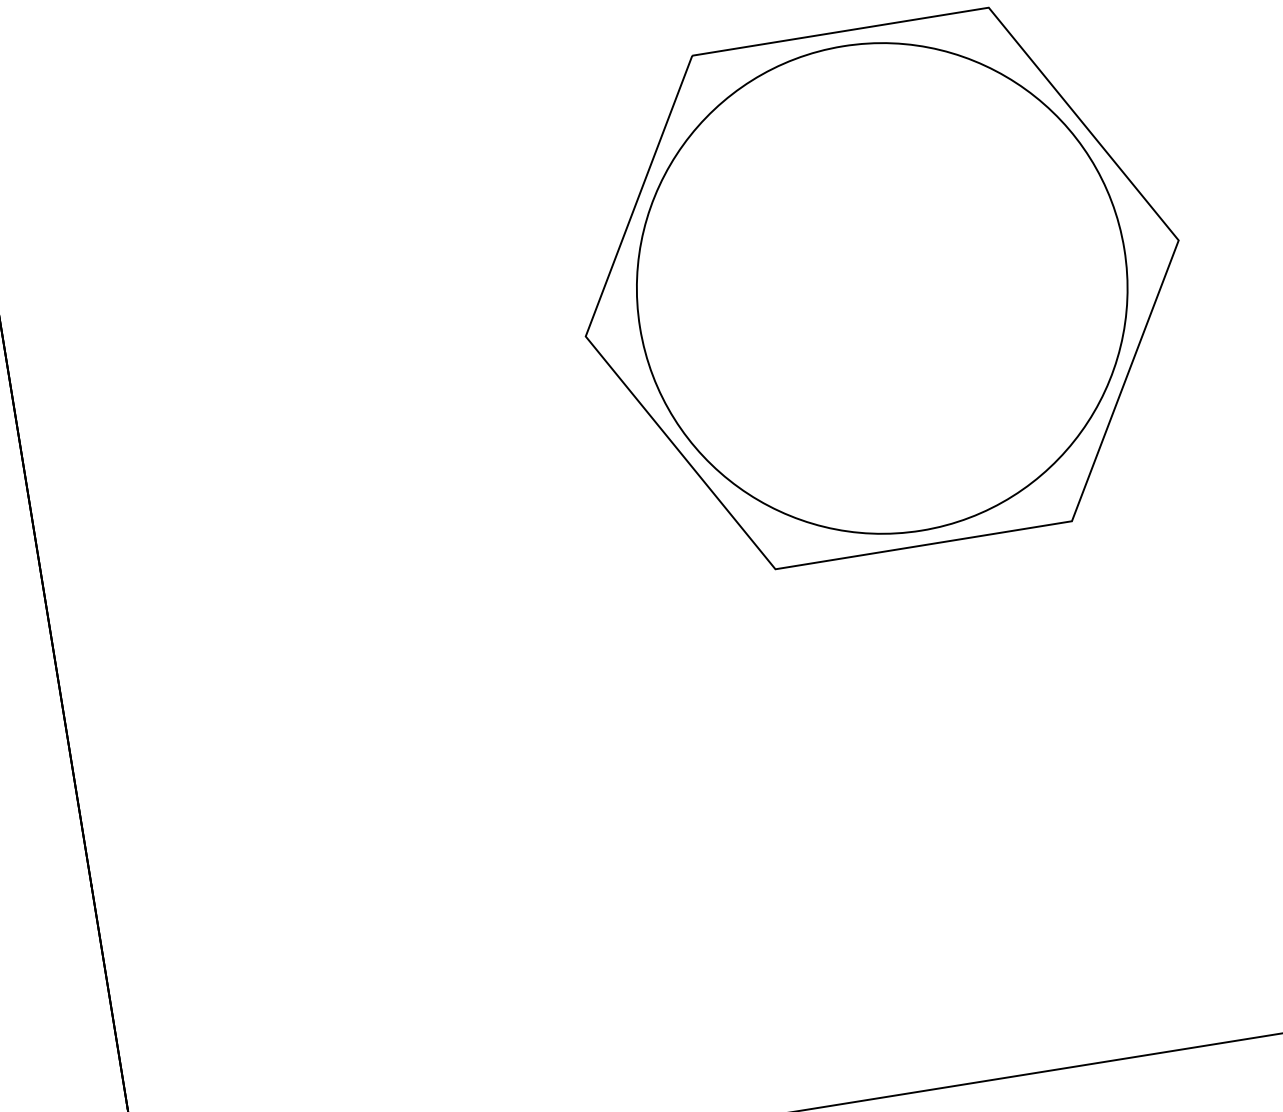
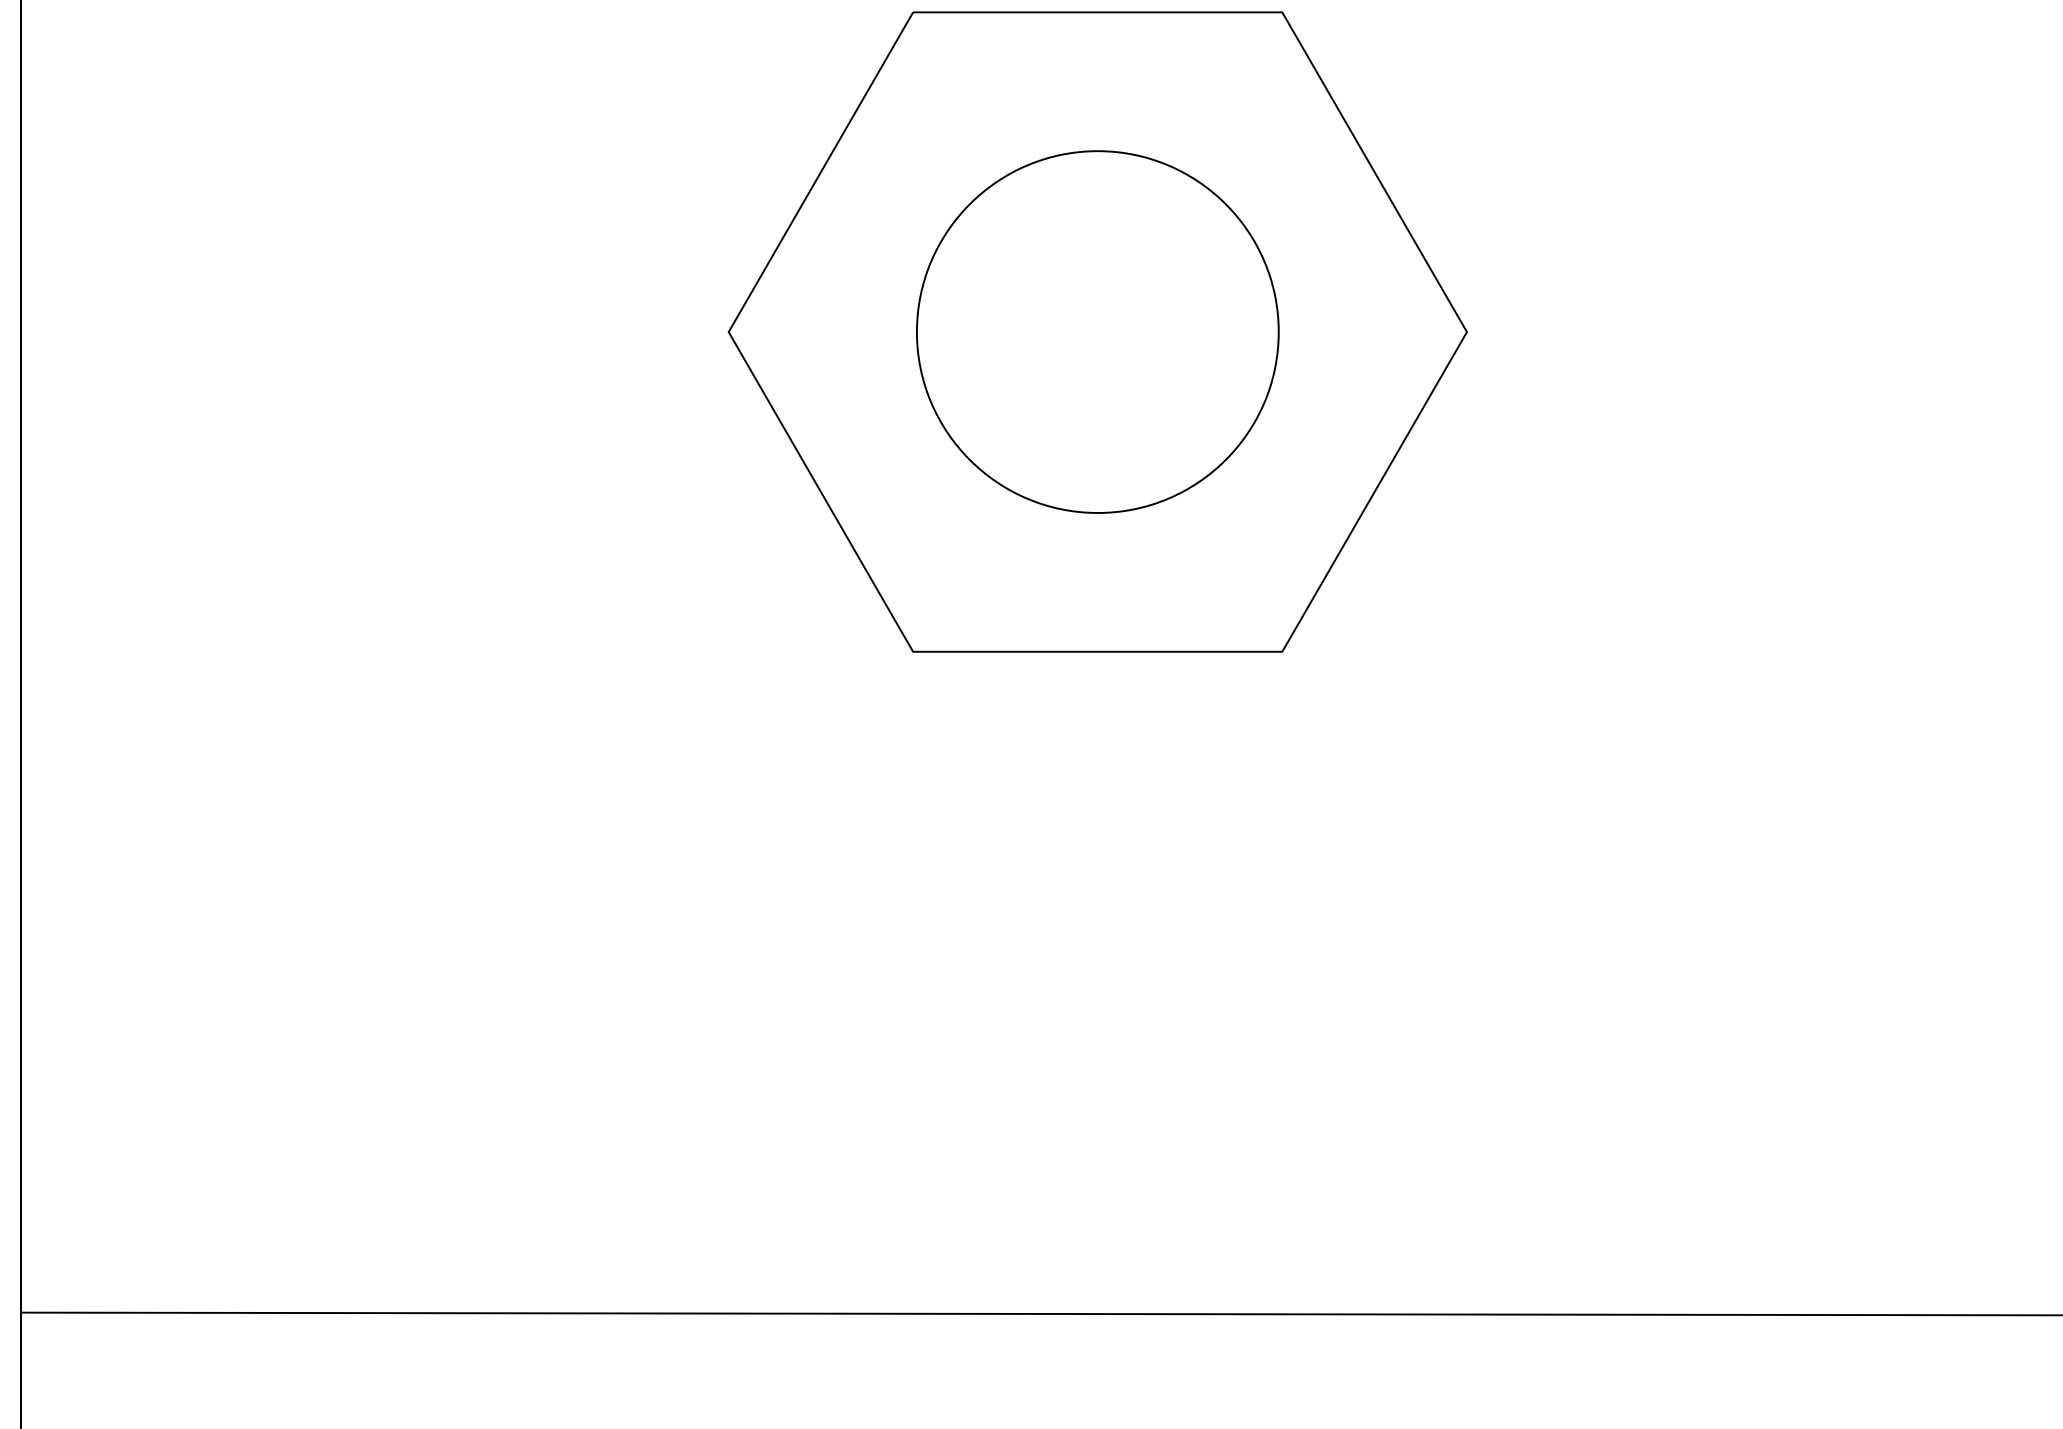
circle: (881, 288) -> (1097, 331), size x0.6

